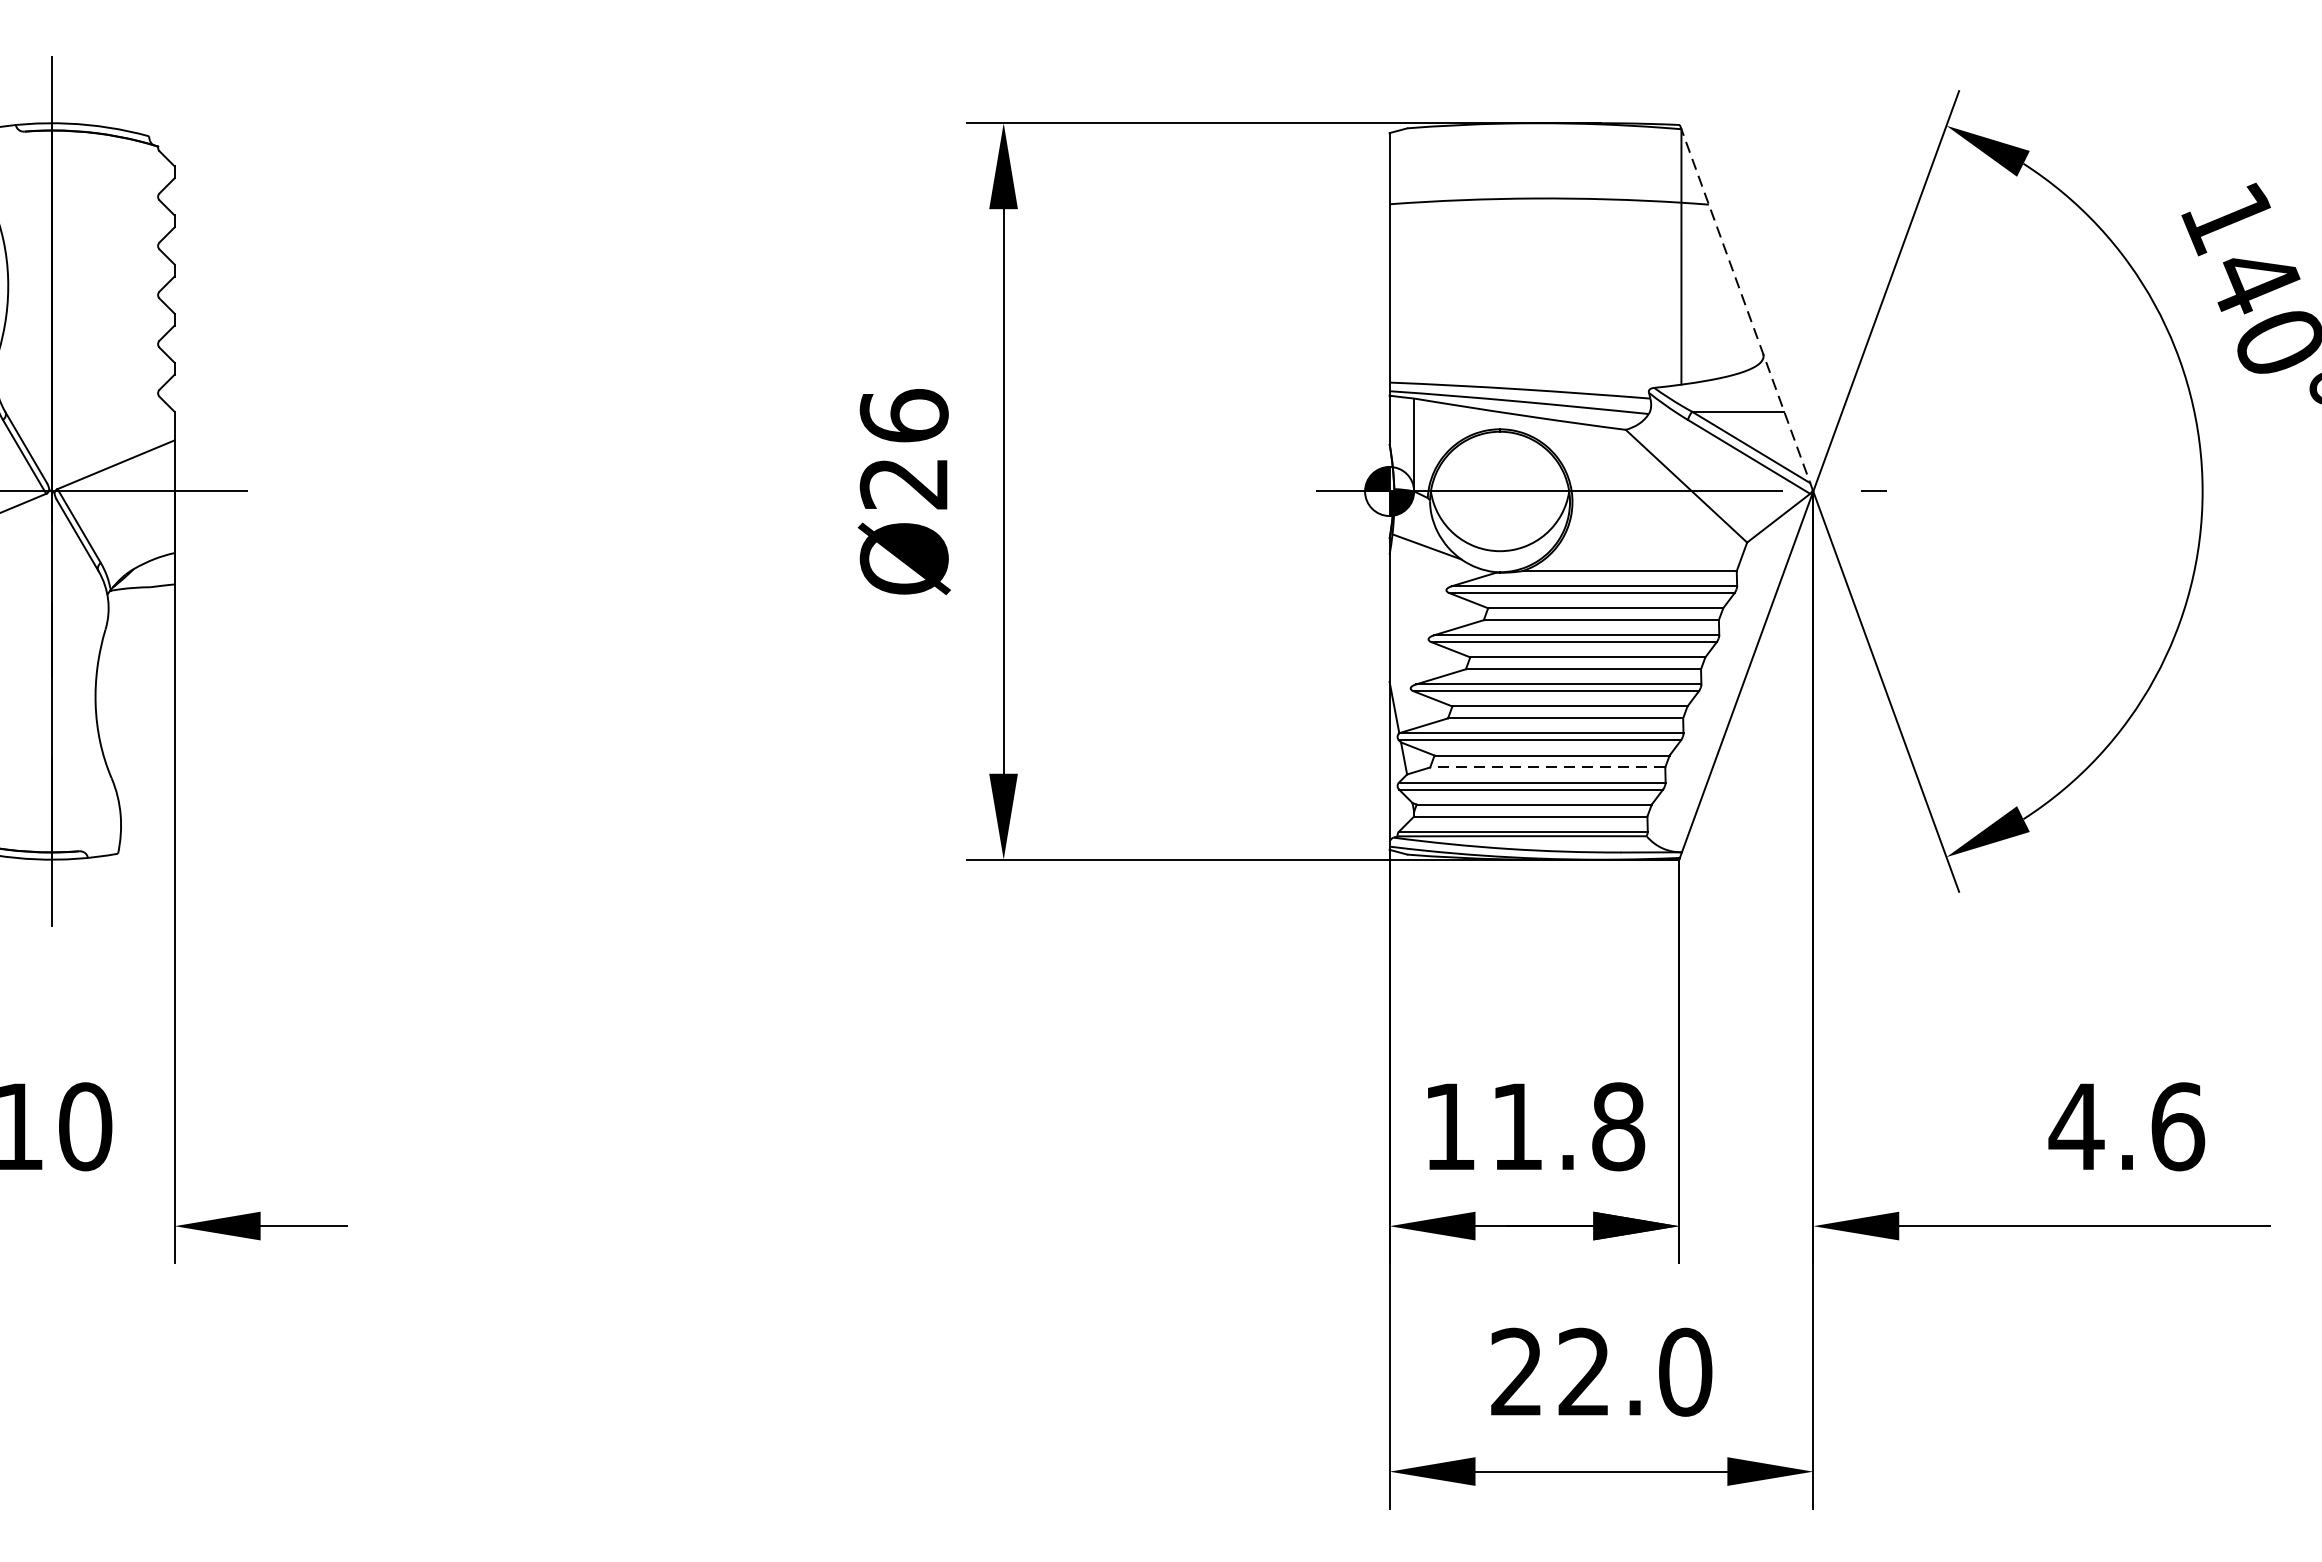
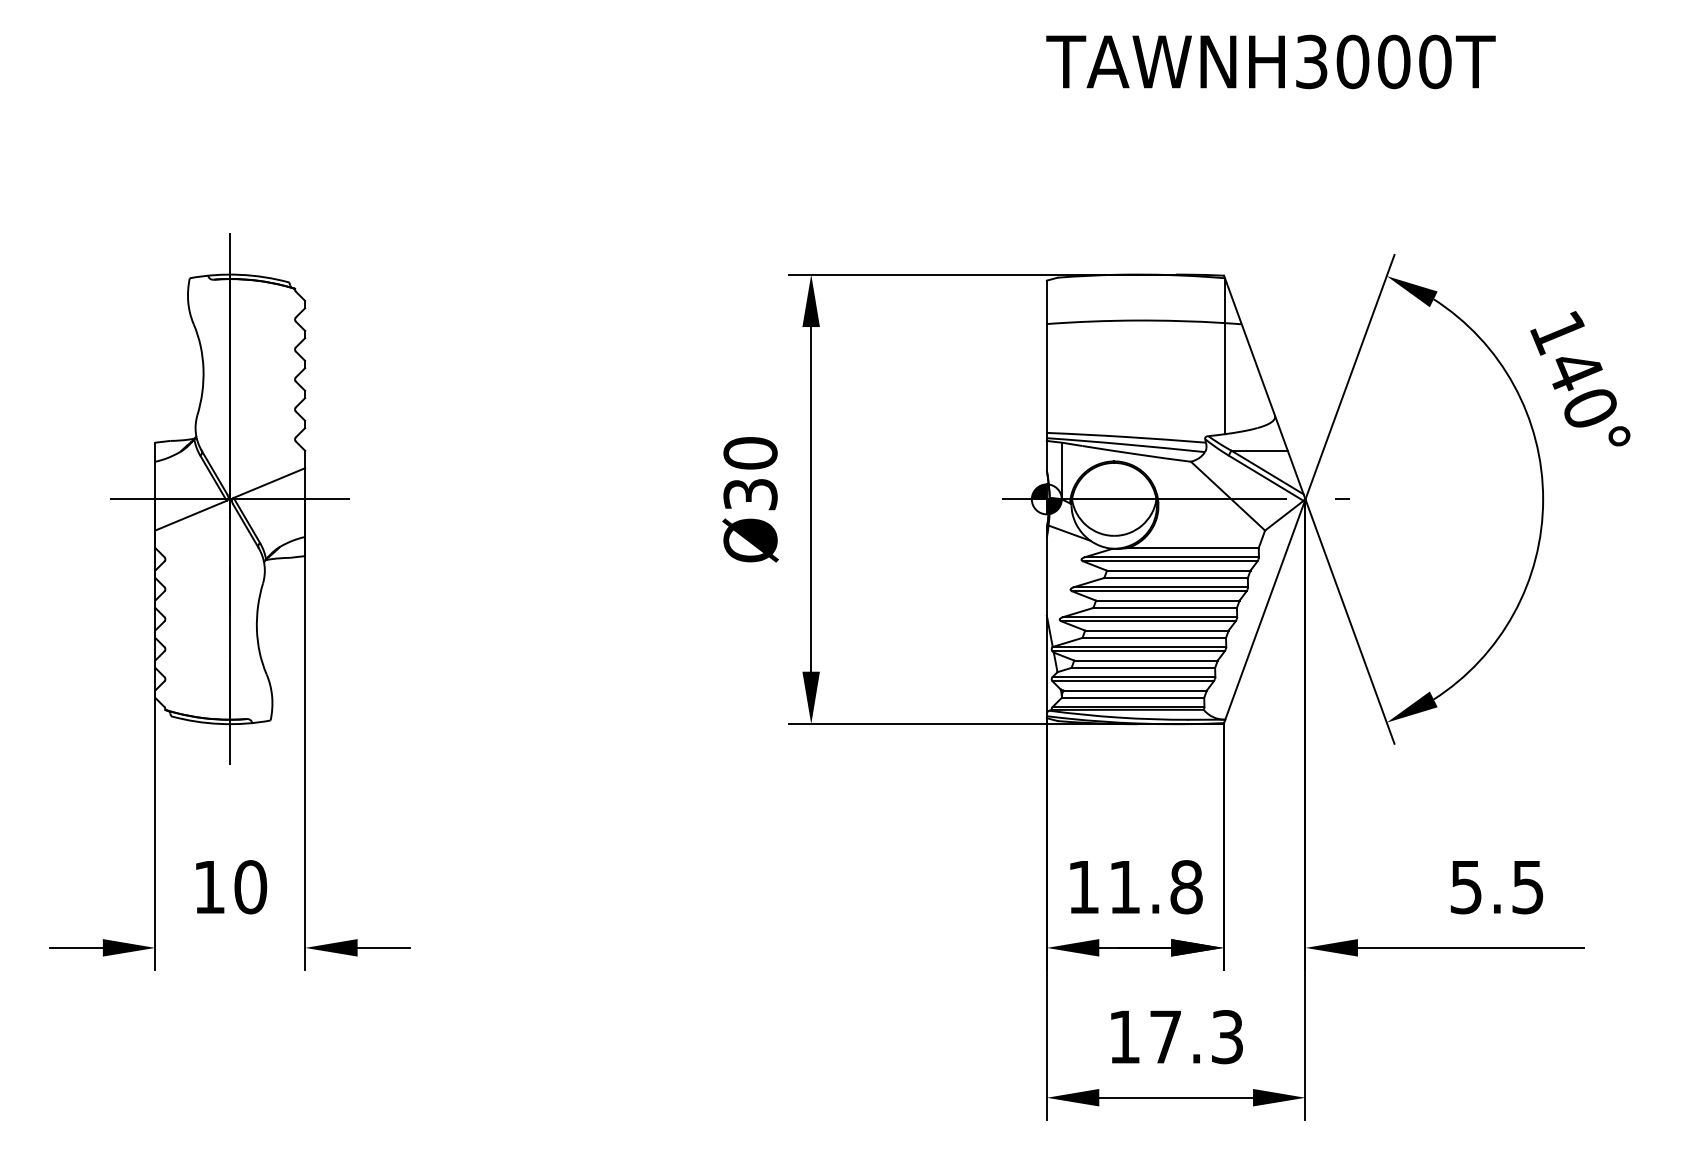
line: (1746, 309) -> (1264, 388), dashed -> solid
text: (904, 449) -> (750, 473), Ø26 -> Ø30
line: (1547, 766) -> (1143, 667), dashed -> solid
text: (2126, 1127) -> (1496, 887), 4.6 -> 5.5
text: (1600, 1372) -> (1175, 1037), 22.0 -> 17.3

